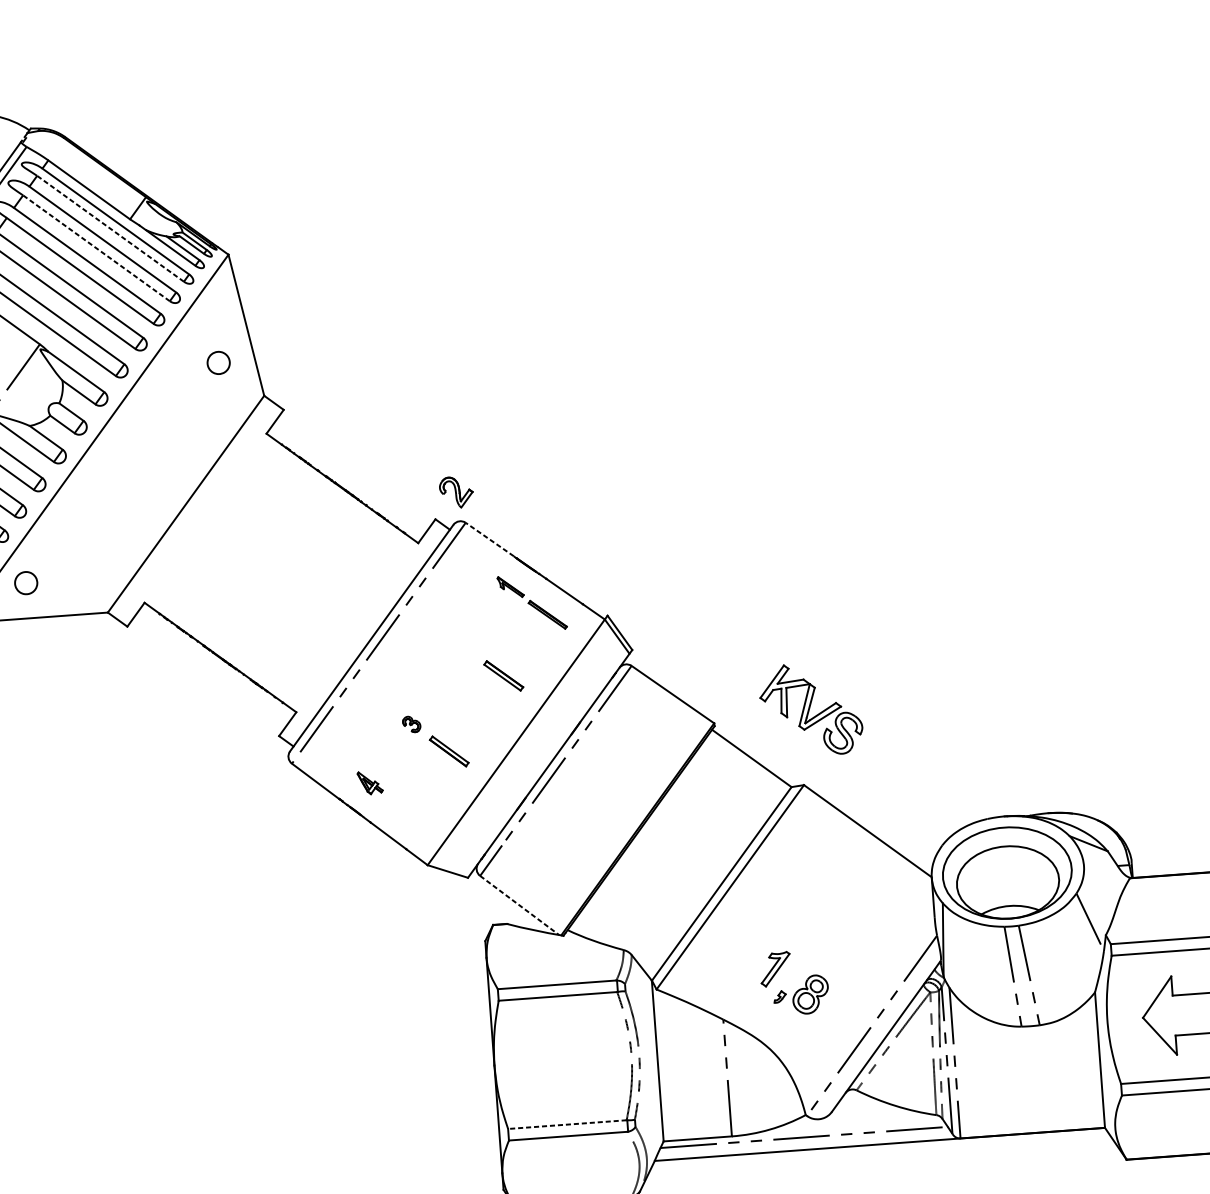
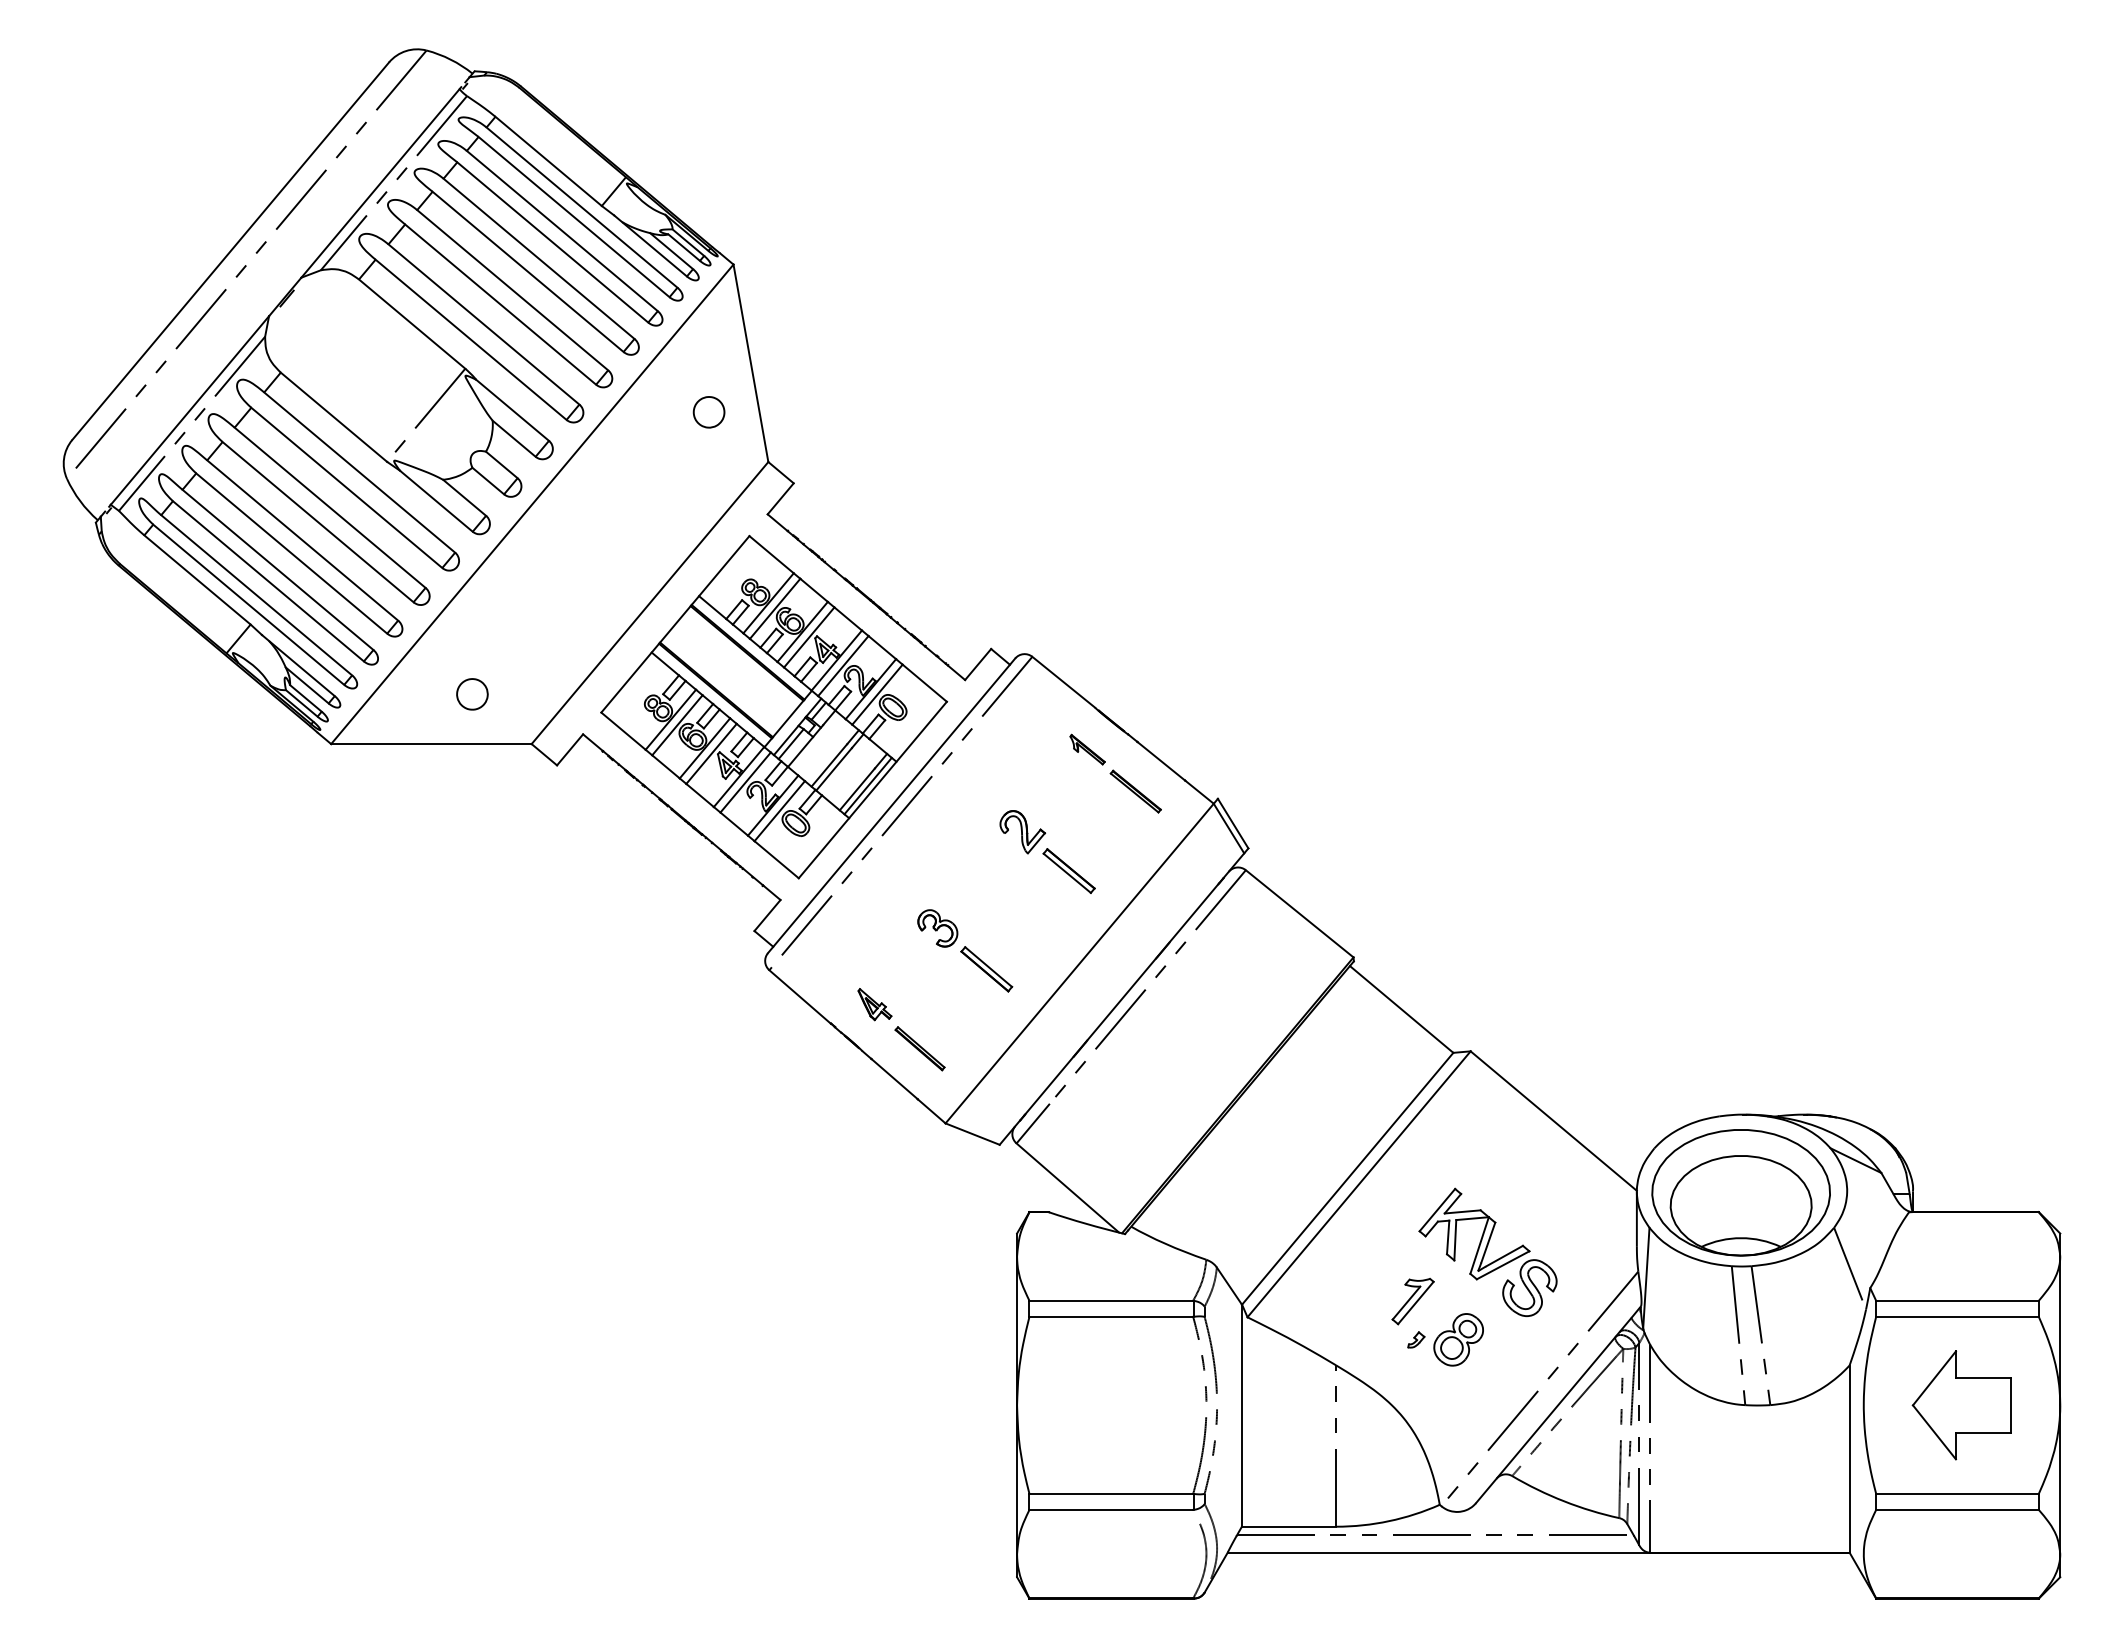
line: (110, 229) -> (574, 217), dashed -> solid
line: (96, 248) -> (552, 242), dashed -> solid
part: (456, 492) -> (1022, 832), moved
line: (489, 539) -> (1063, 681), dashed -> solid
part: (281, 572) -> (774, 706), added
part: (26, 583) -> (472, 694), moved
part: (810, 709) -> (1487, 1251), moved
part: (411, 724) -> (937, 928), size x1.67
part: (404, 812) -> (919, 1048), added
line: (519, 905) -> (1067, 1188), dashed -> solid
line: (567, 1124) -> (1111, 1493), dashed -> solid

